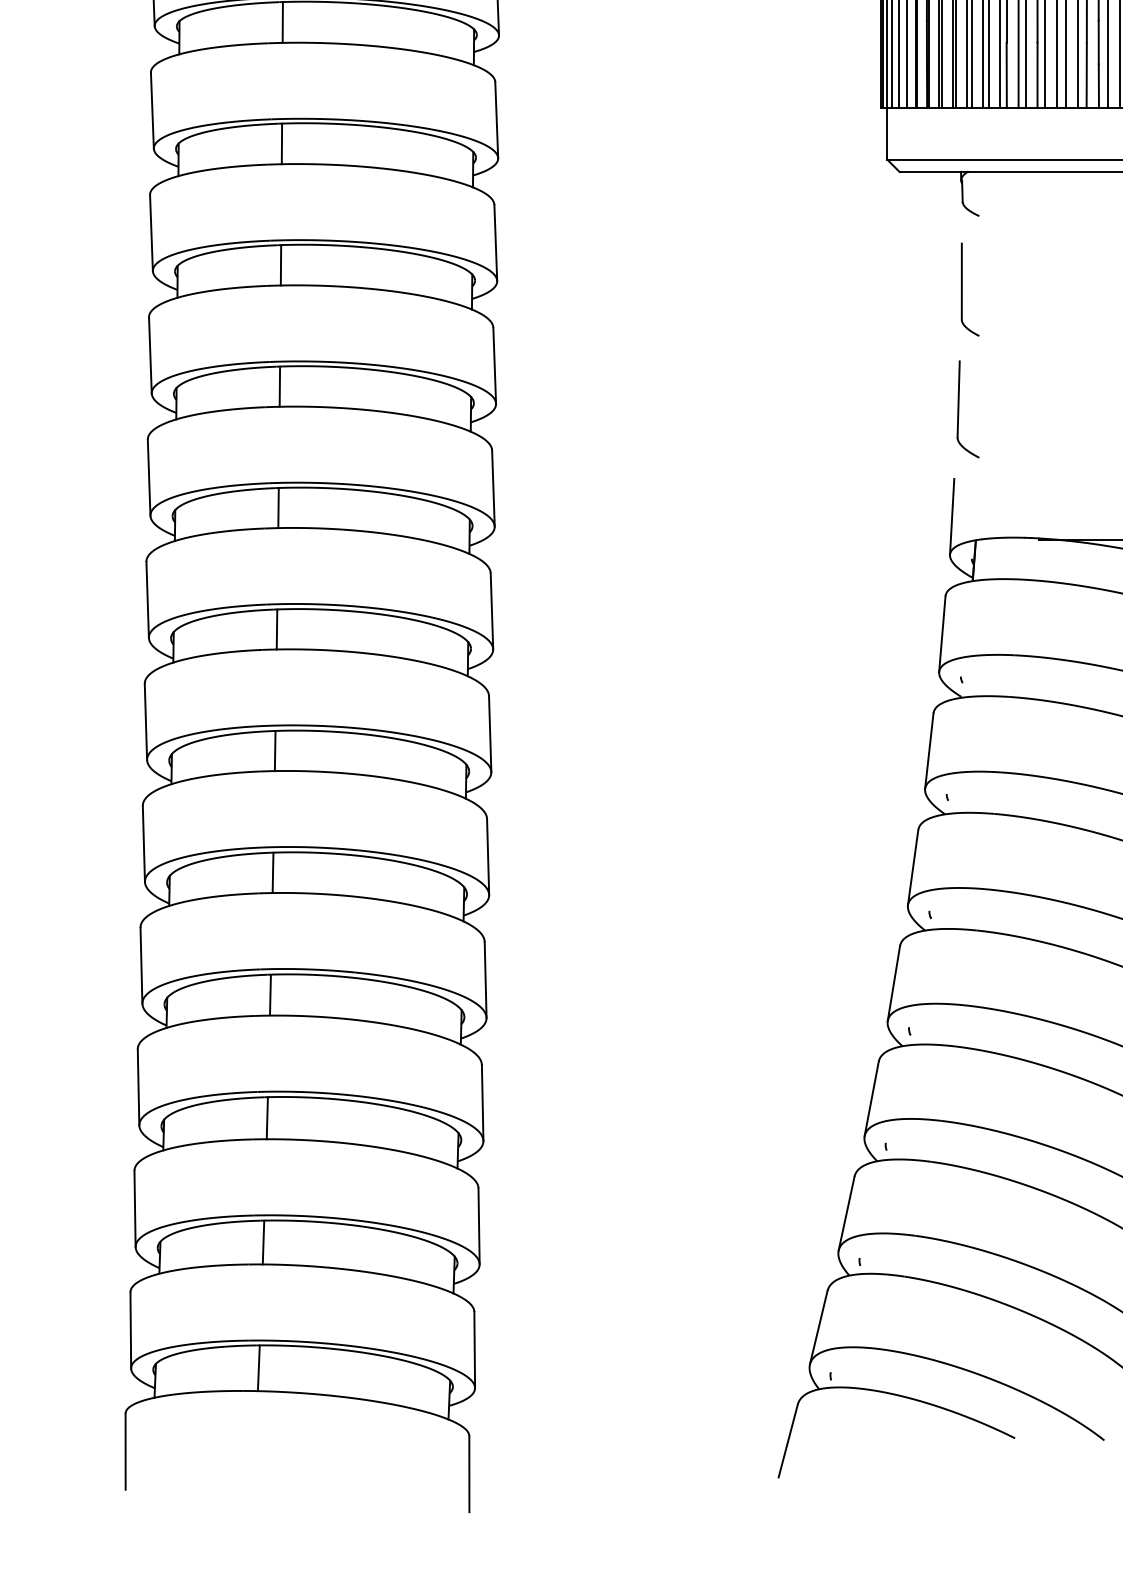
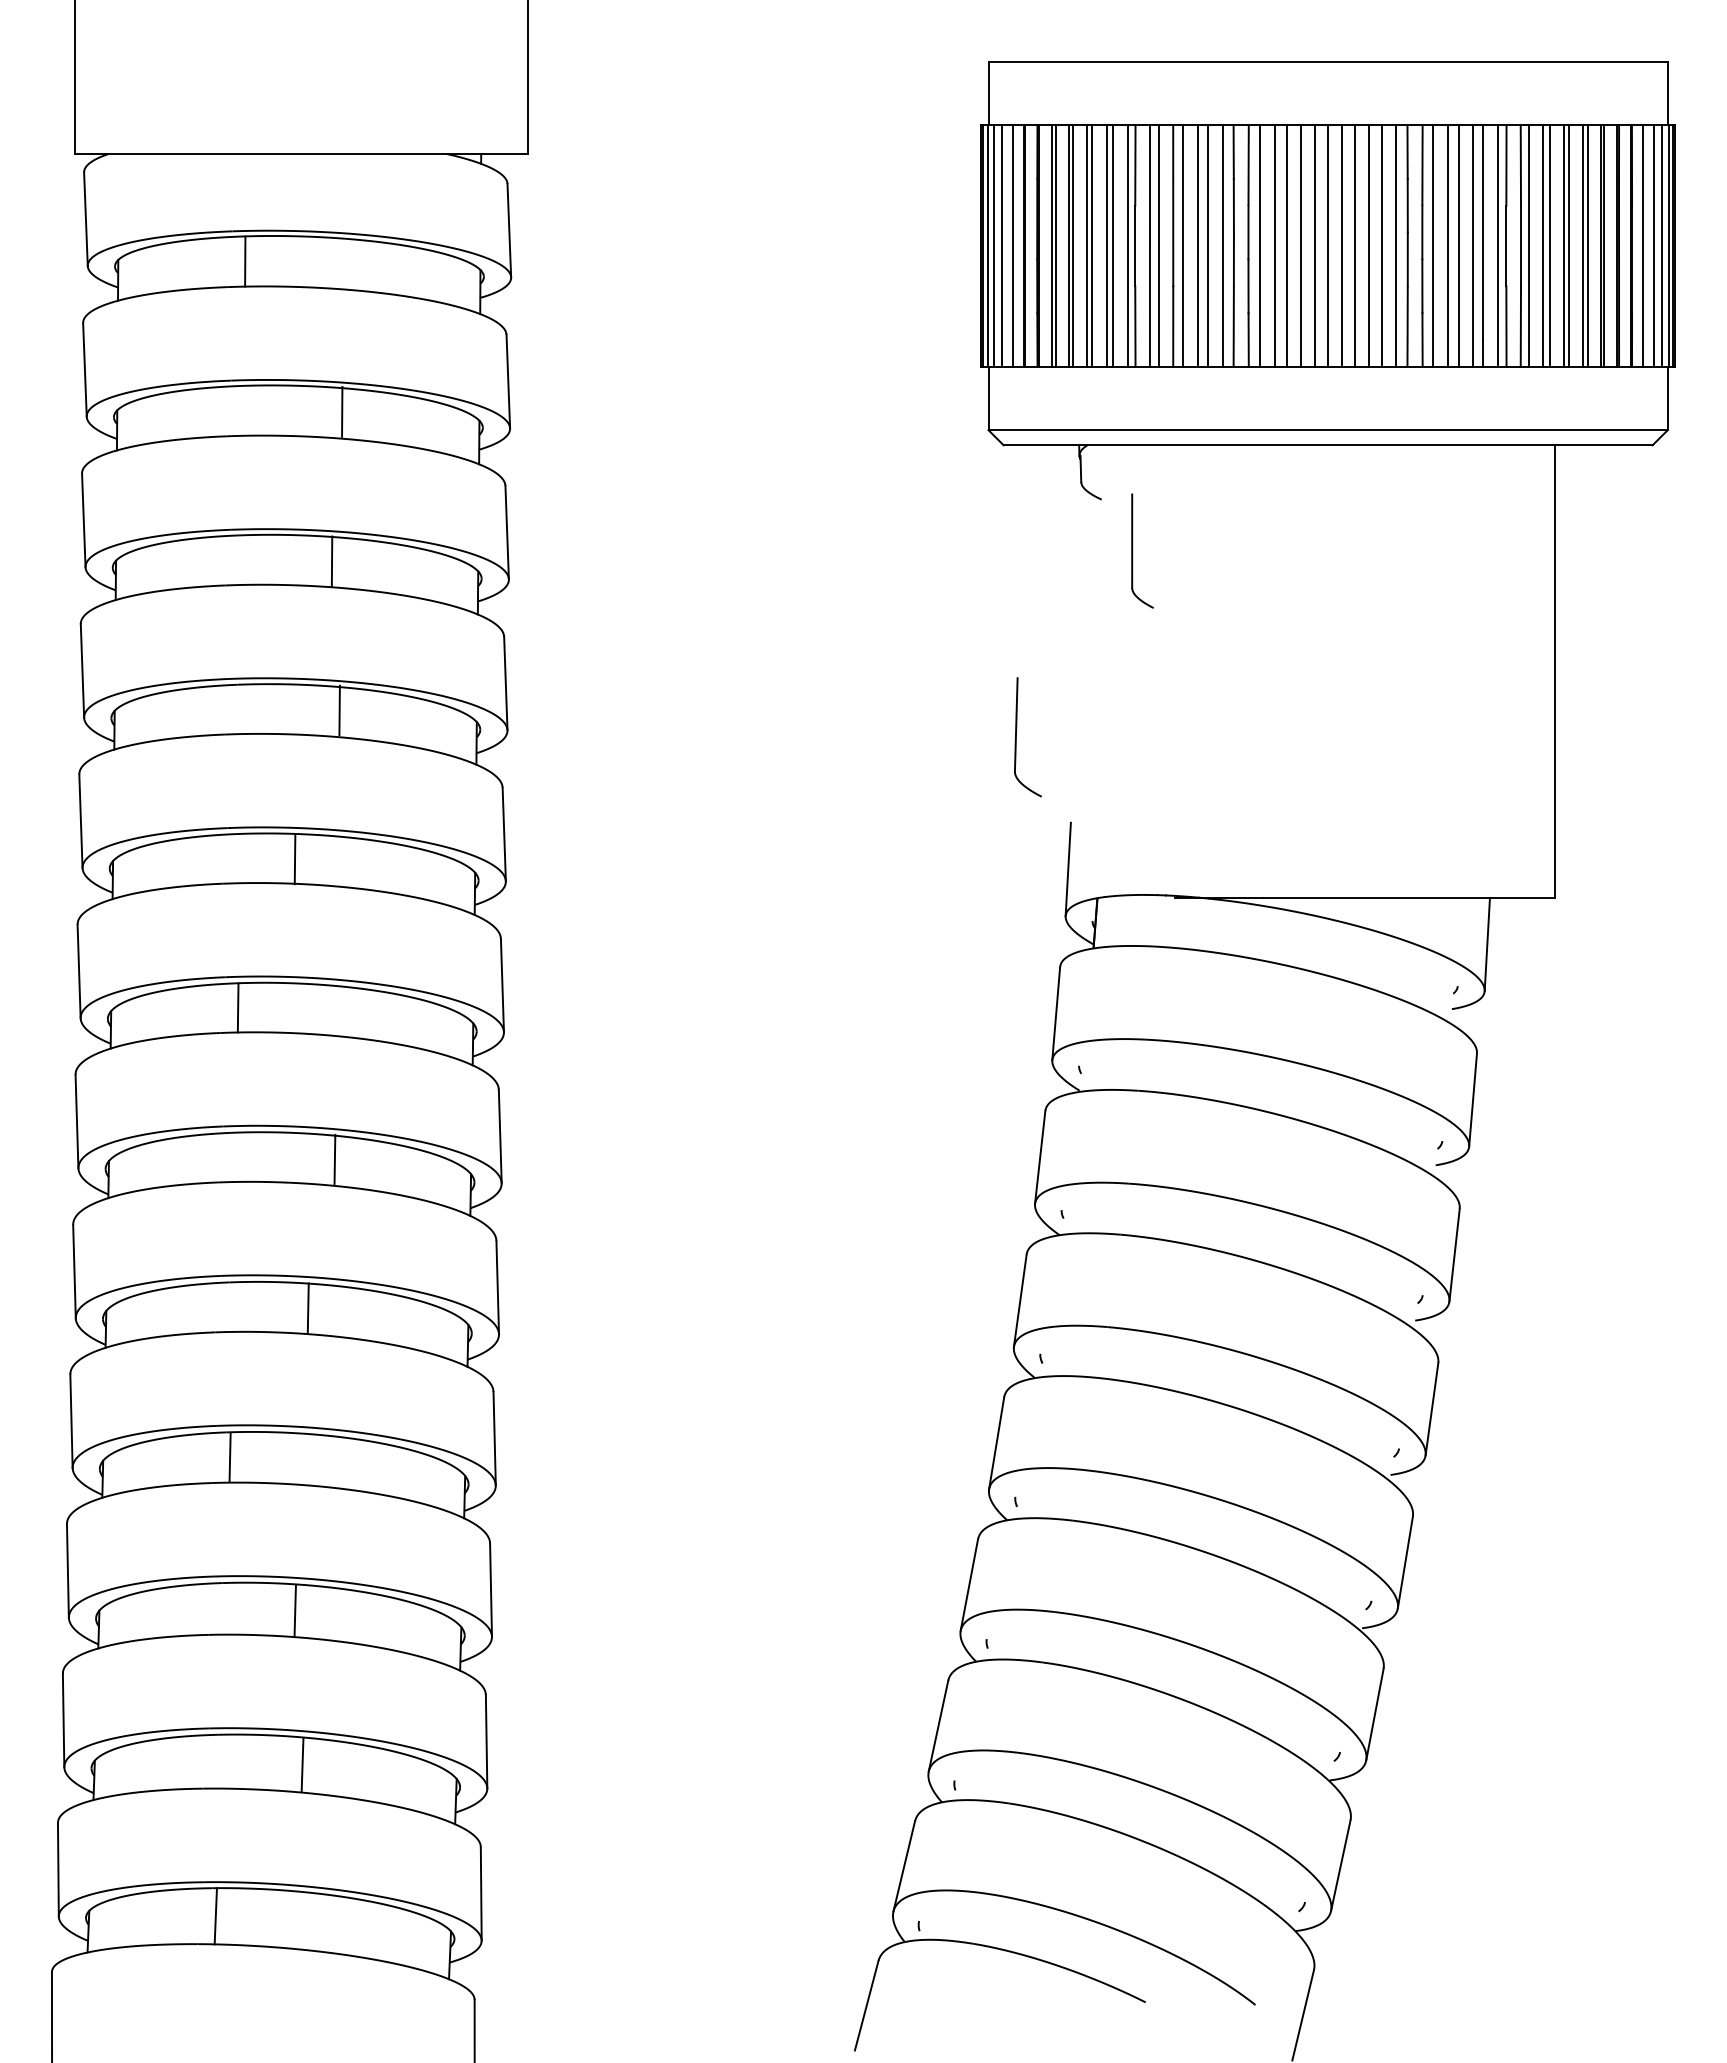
line: (282, 143) -> (342, 411), moved
line: (280, 264) -> (331, 560), moved
part: (962, 289) -> (1133, 550), moved
line: (279, 386) -> (339, 710), moved
part: (958, 409) -> (1016, 737), moved
line: (278, 507) -> (294, 859), moved
line: (274, 750) -> (334, 1158), moved
line: (272, 872) -> (307, 1307), moved
line: (266, 1117) -> (294, 1610), moved
line: (263, 1242) -> (302, 1764), moved

